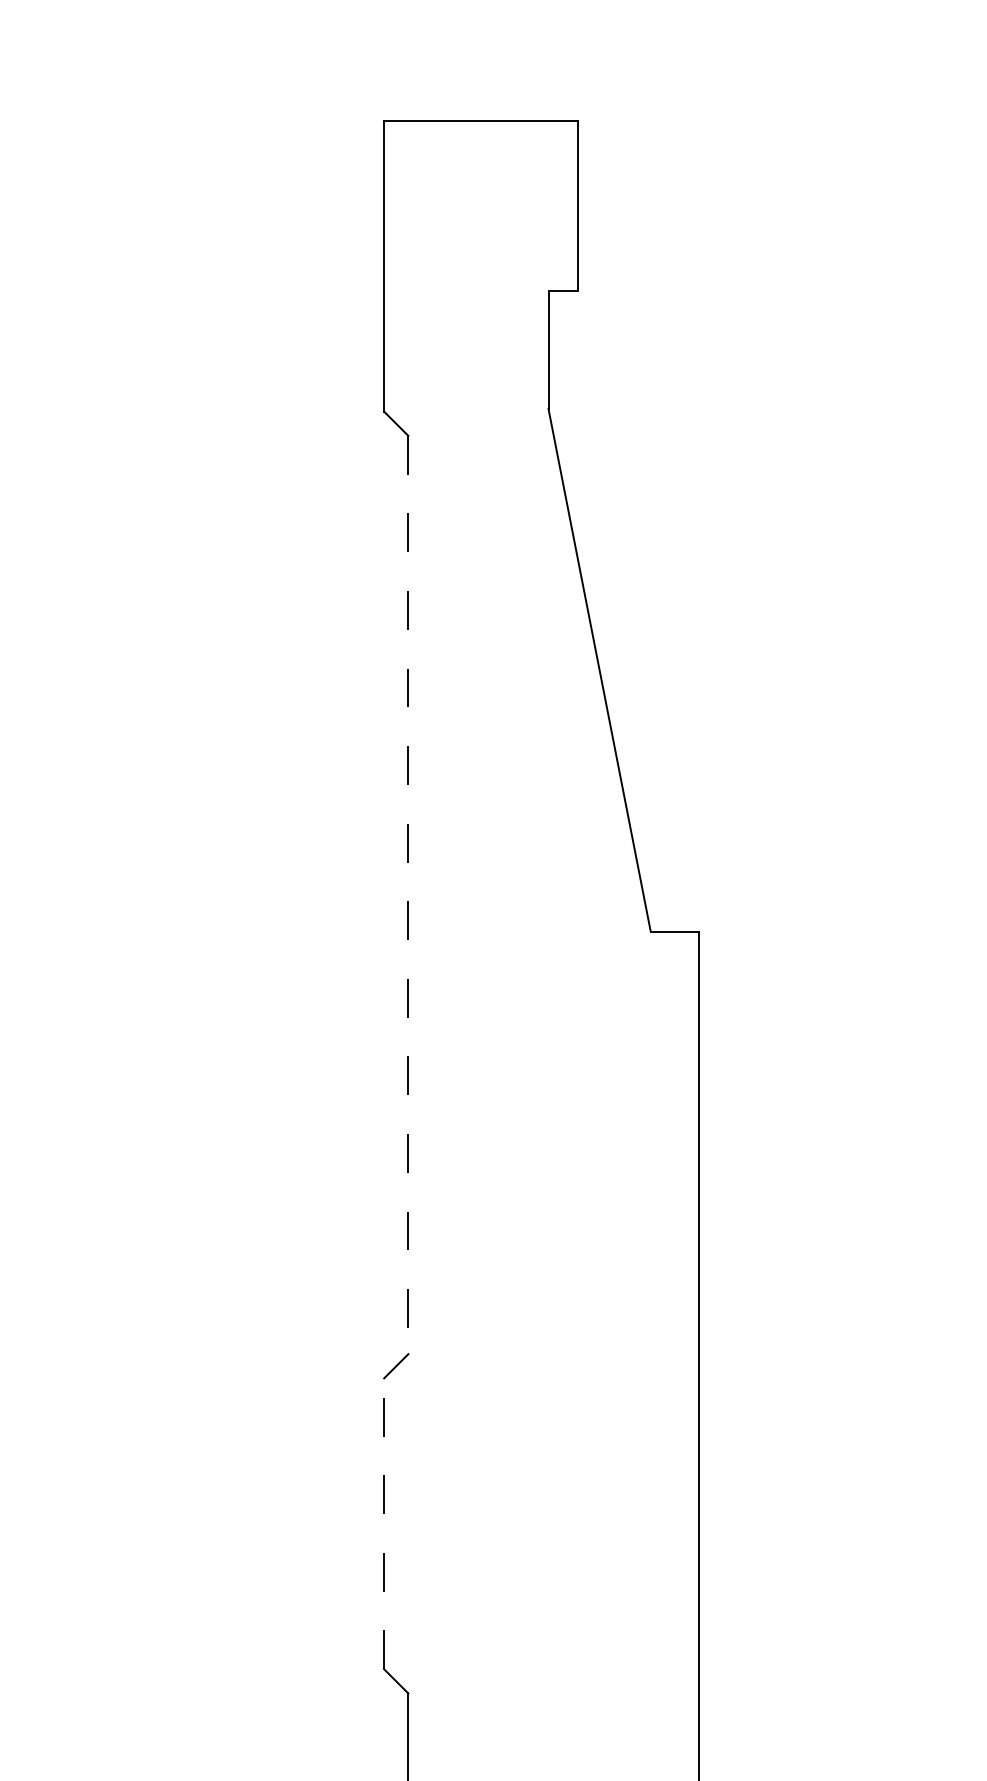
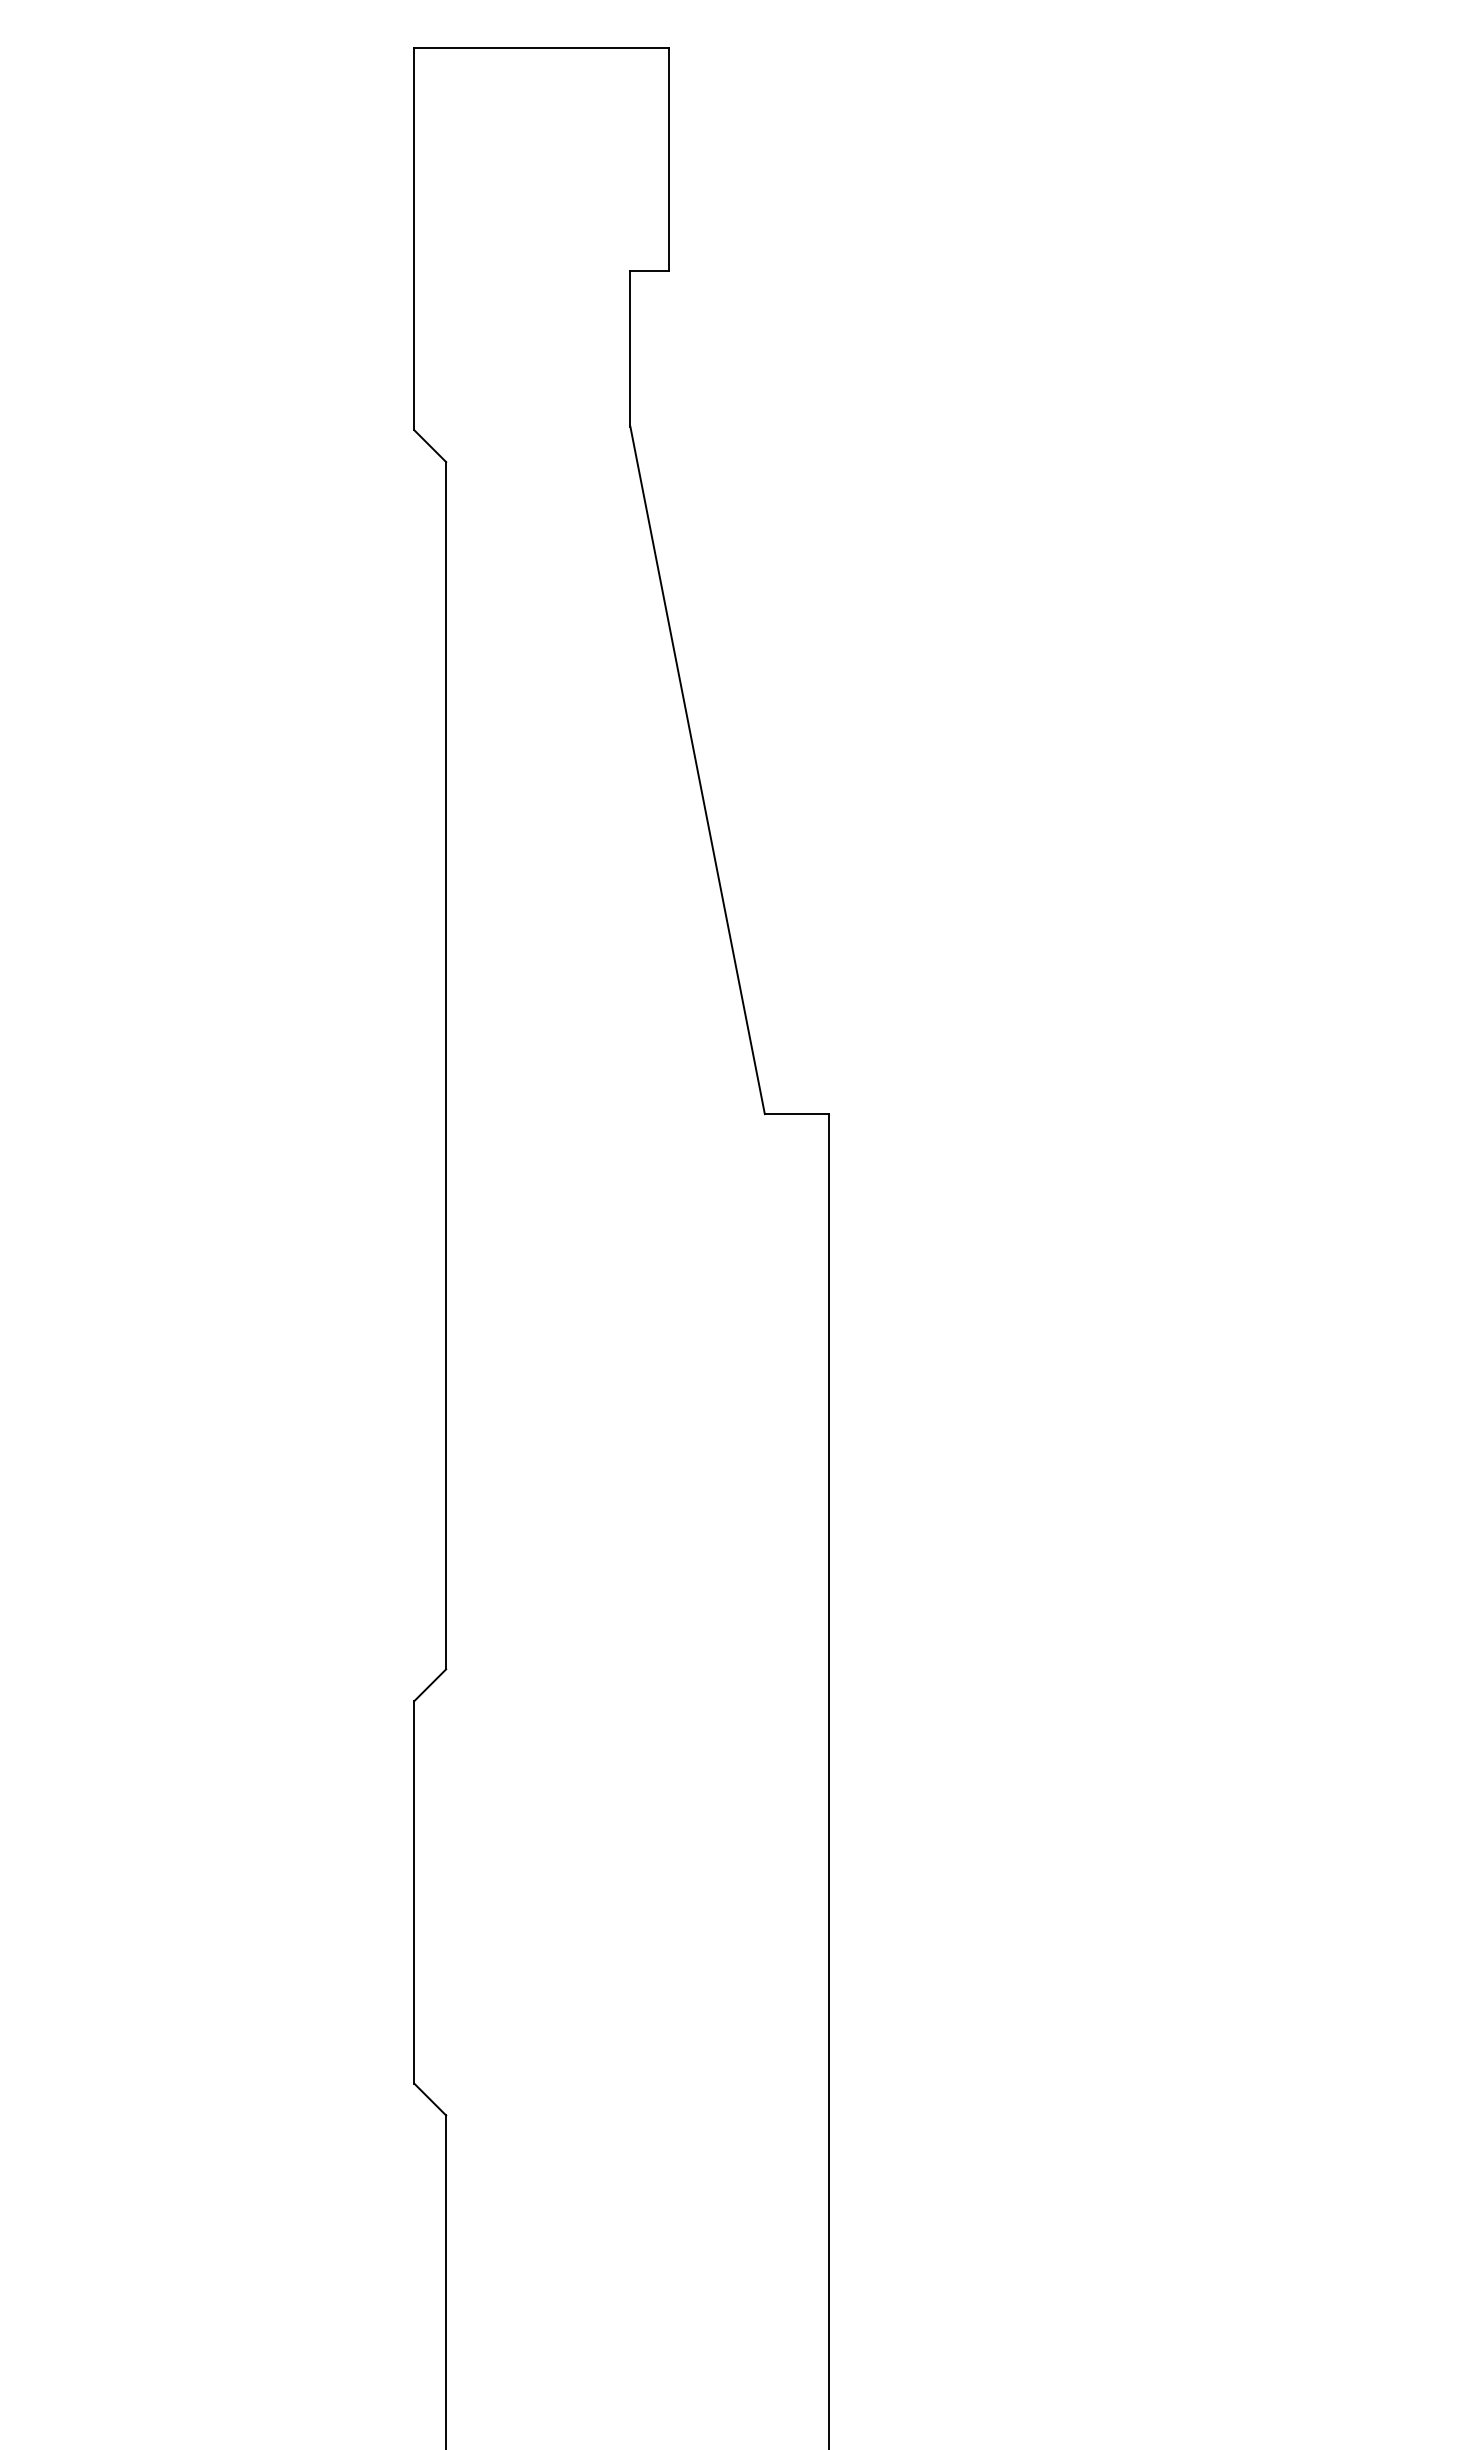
line: (408, 894) -> (446, 1065), dashed -> solid
line: (384, 1523) -> (414, 1891), dashed -> solid

